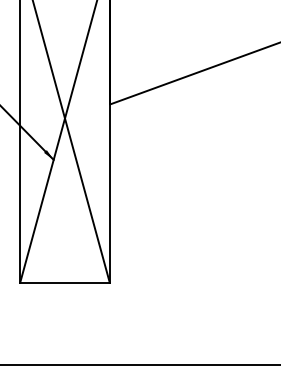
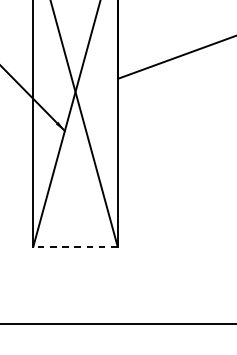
line: (65, 282) -> (76, 246), solid -> dashed

